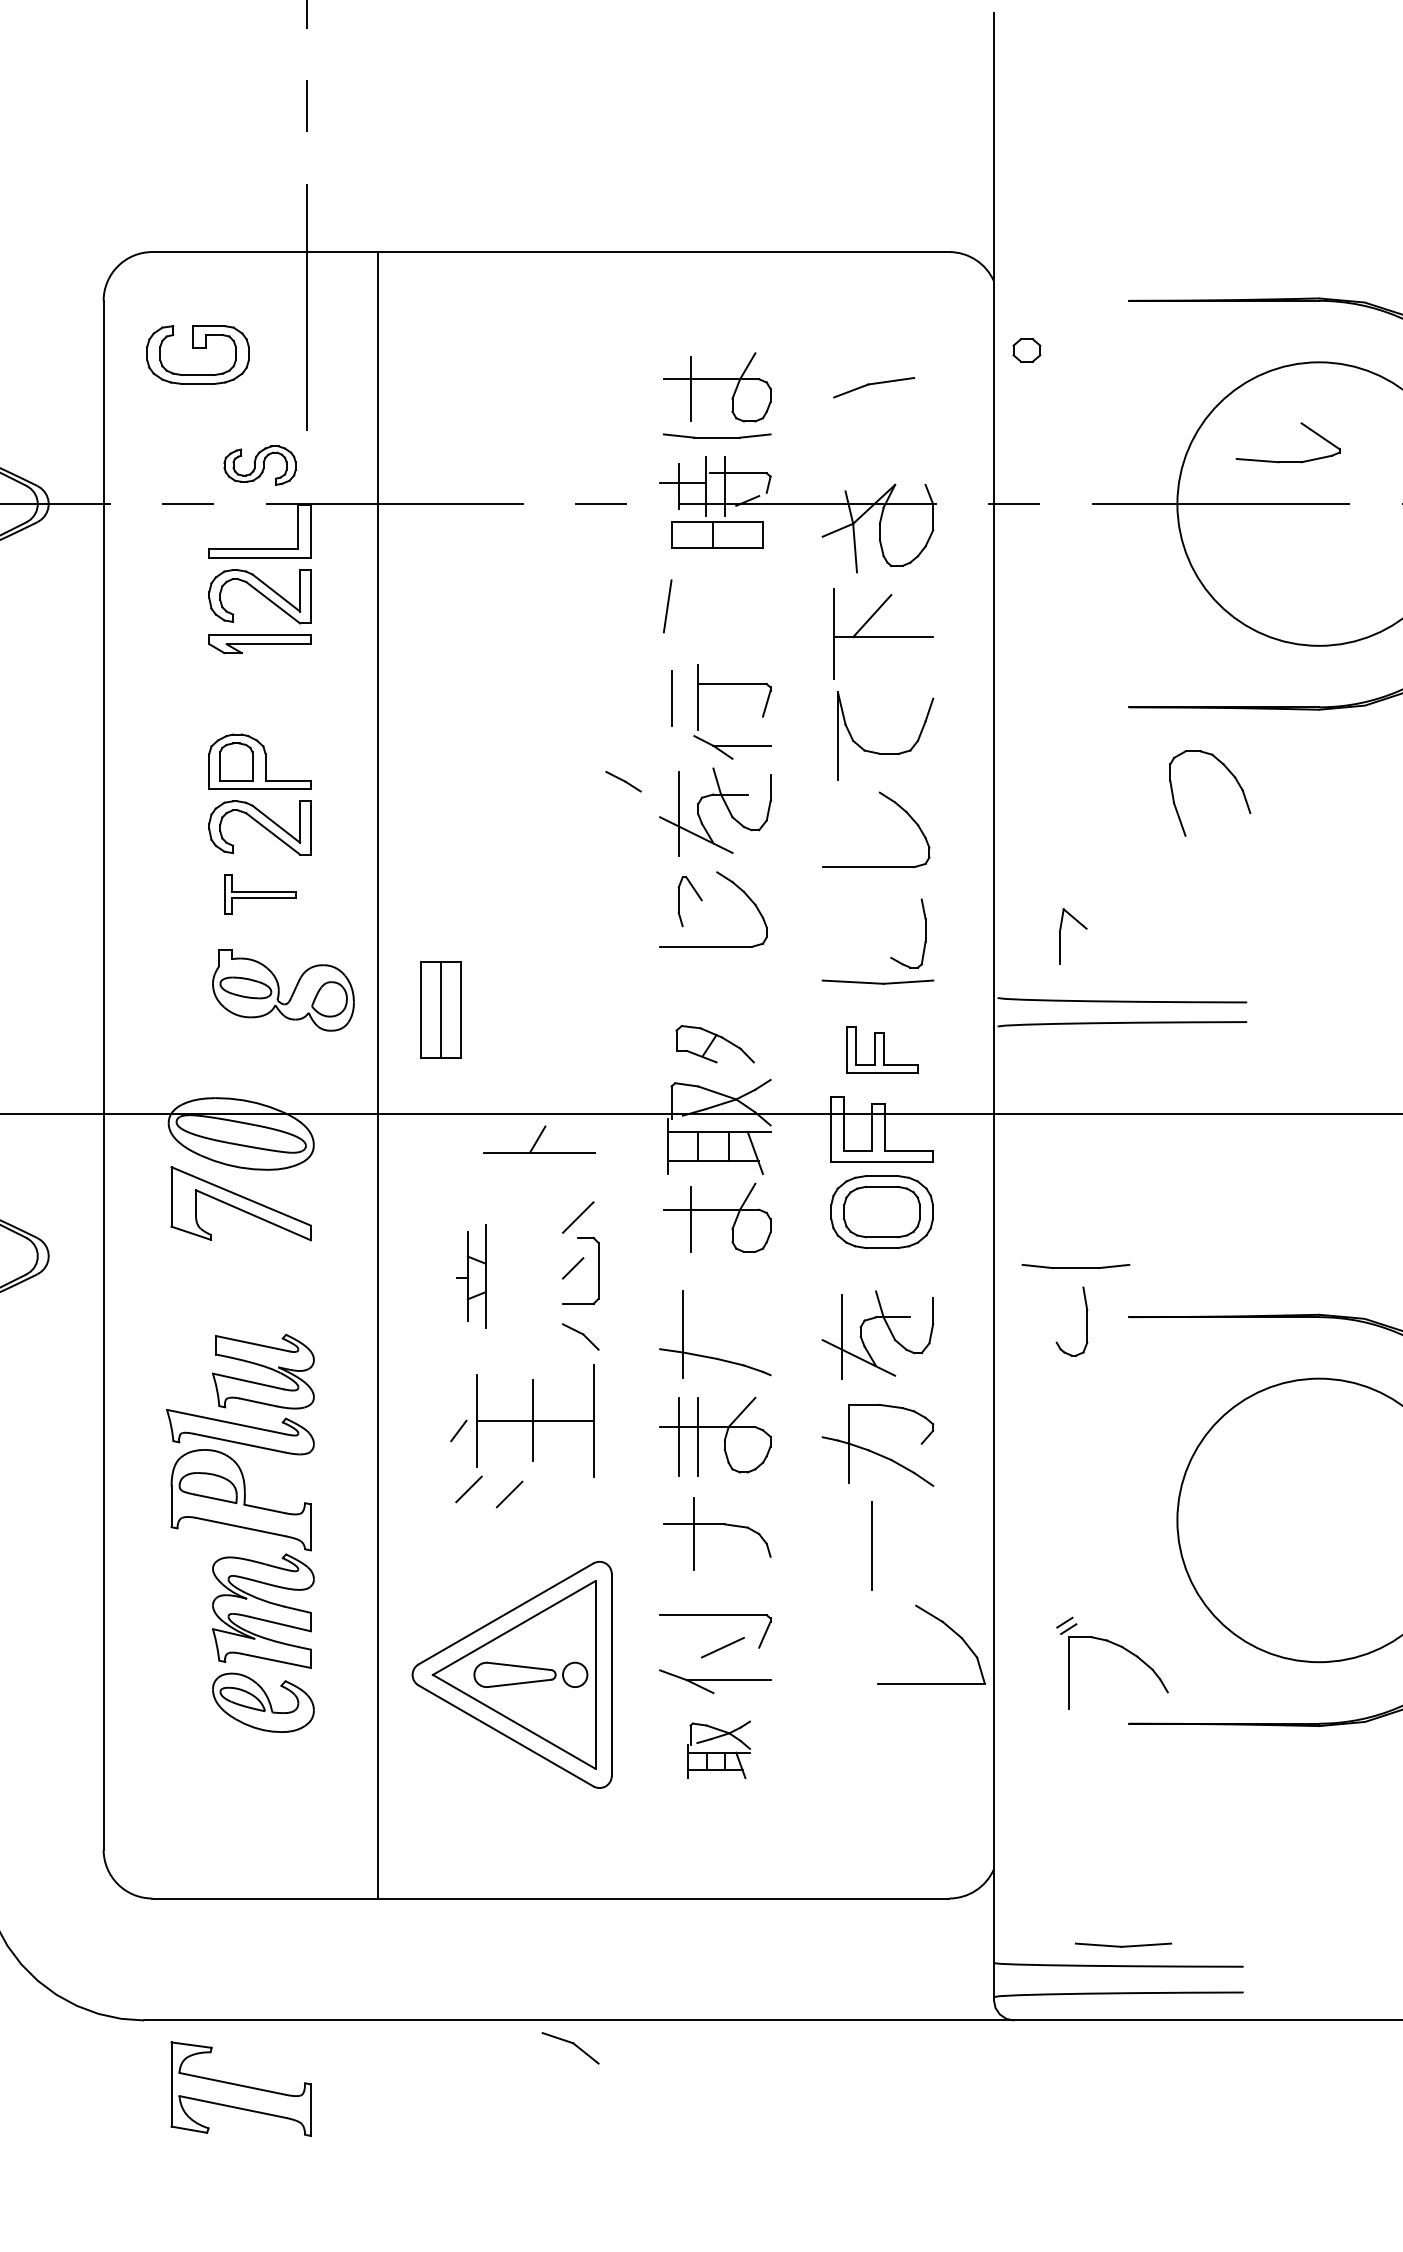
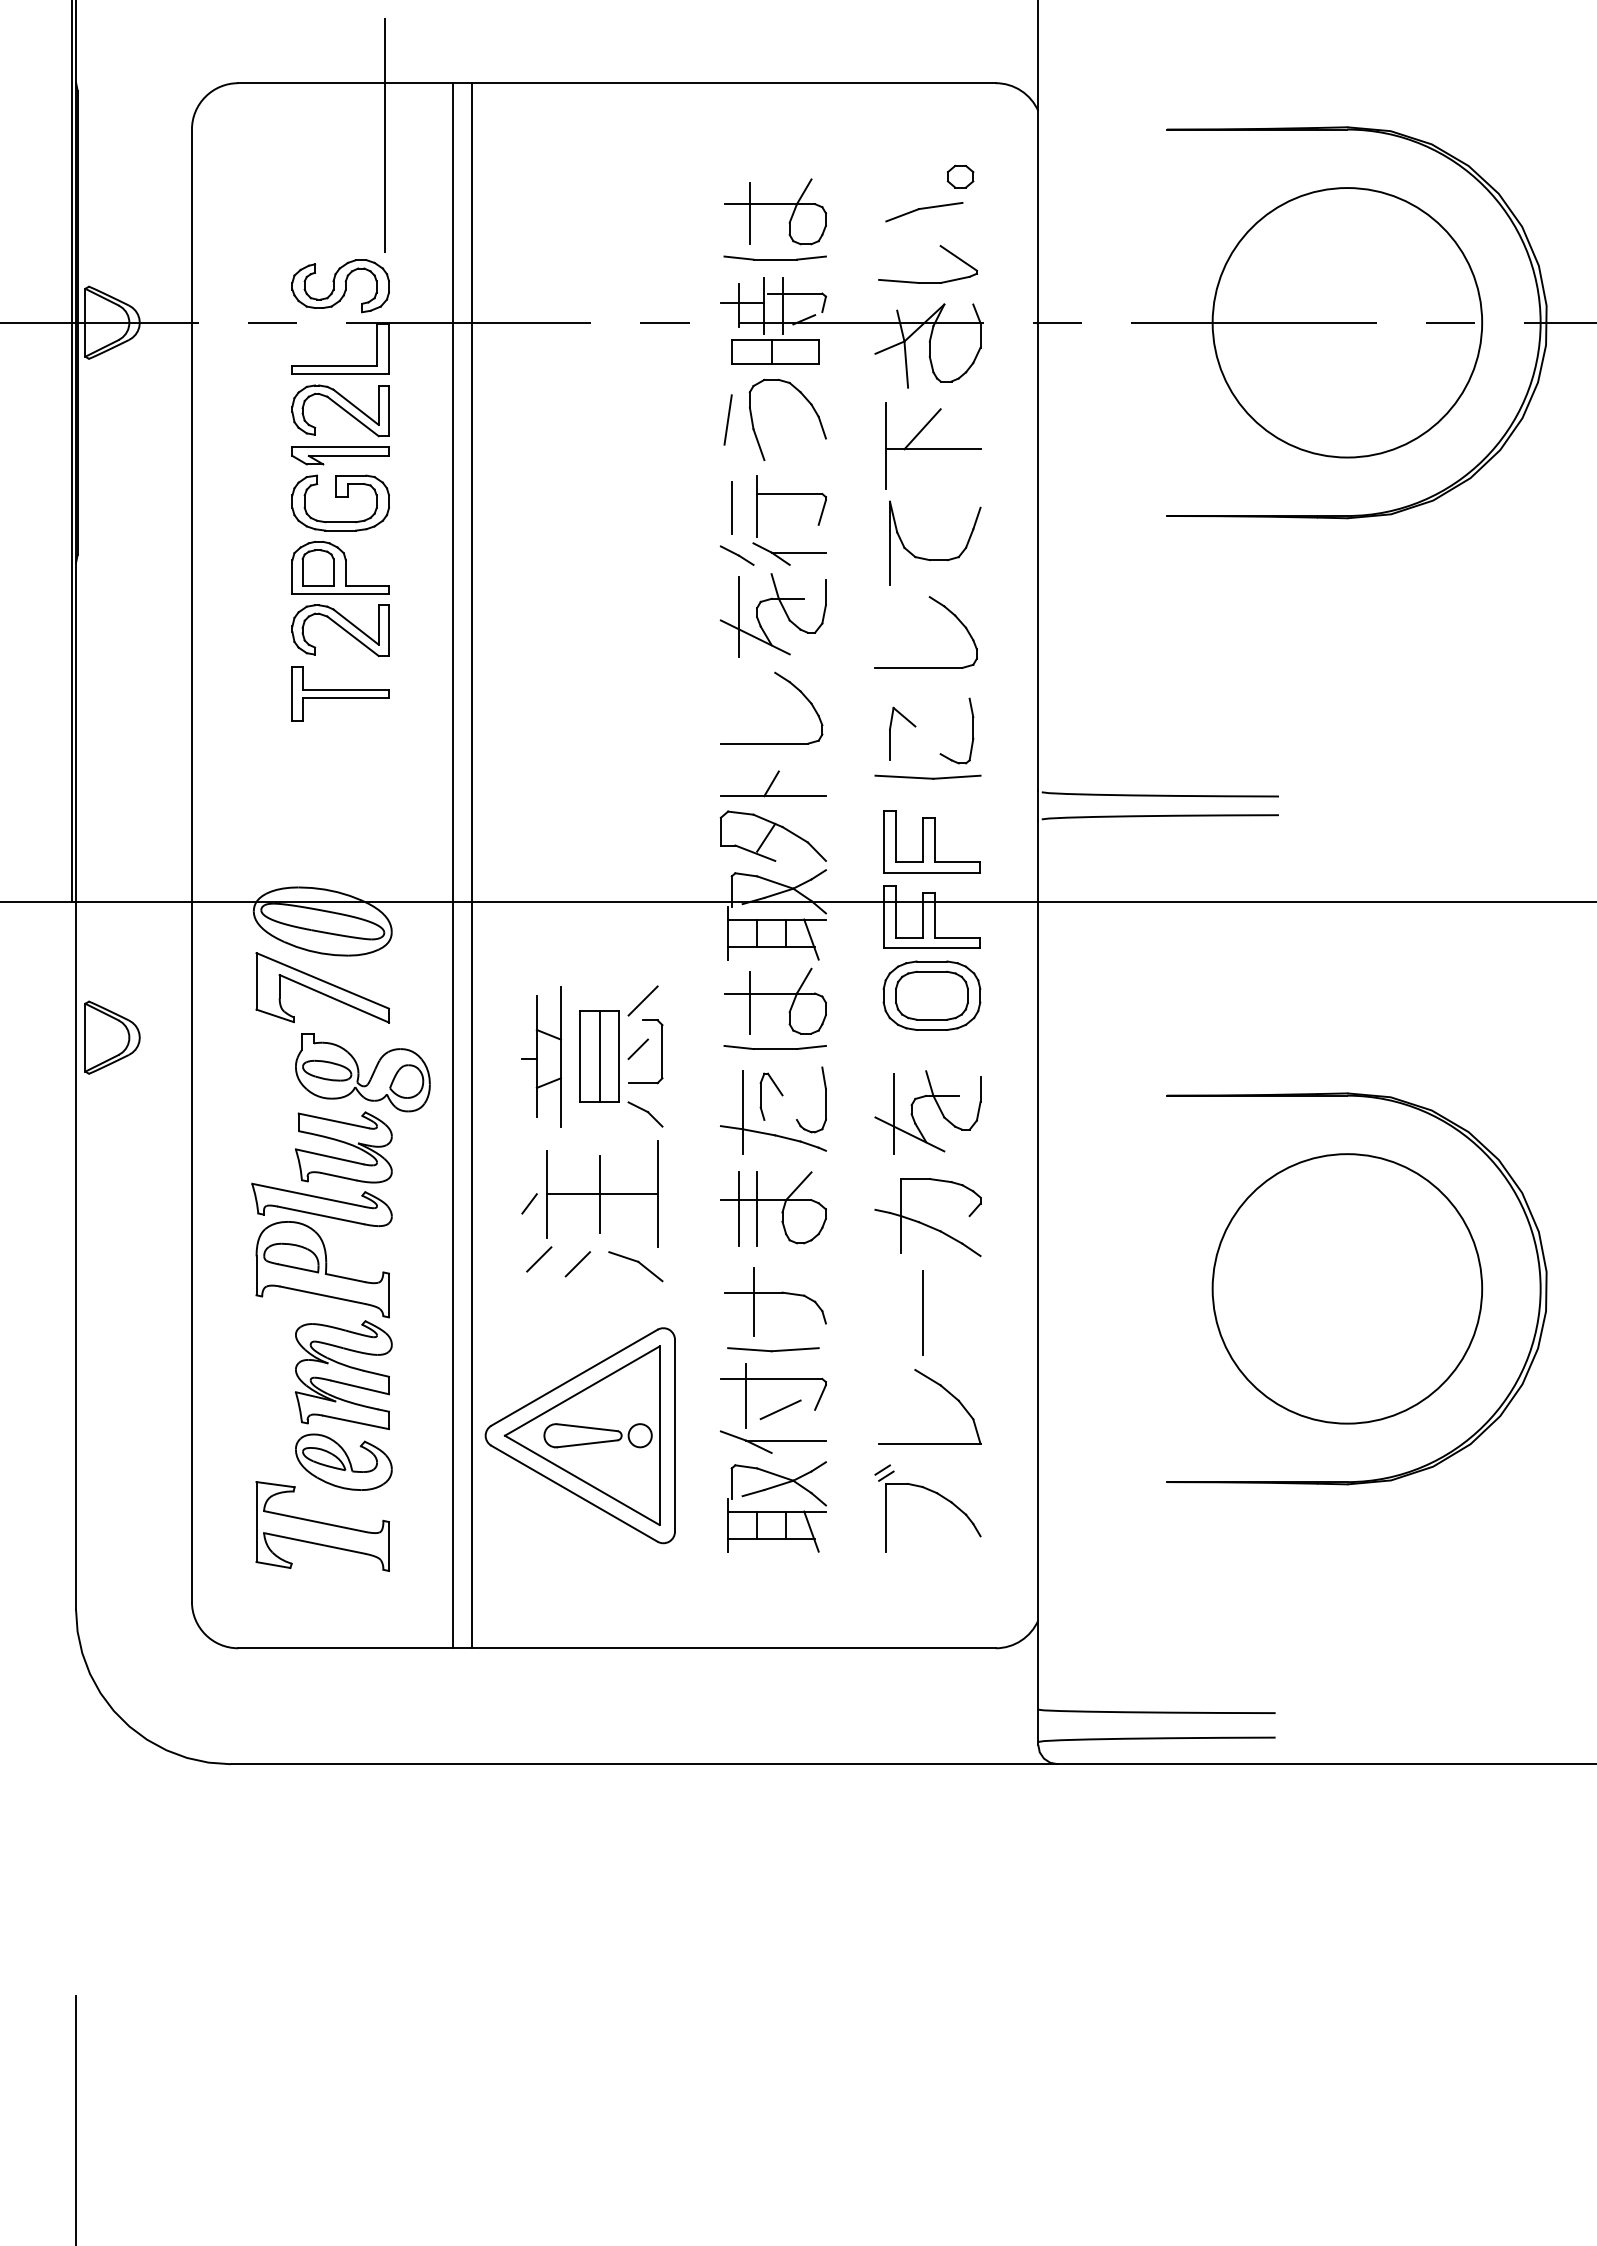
part: (1026, 350) -> (960, 176), moved
part: (197, 354) -> (340, 502), moved
part: (1287, 461) -> (927, 282), moved
part: (259, 465) -> (340, 286), size x1.43
part: (1229, 773) -> (806, 400), moved
line: (622, 781) -> (736, 555), moved
part: (259, 894) -> (340, 693), size x1.43
part: (697, 896) -> (778, 1091), moved
part: (1060, 936) -> (890, 733), moved
part: (283, 989) -> (362, 1072), moved
part: (440, 1009) -> (599, 1056), moved
part: (714, 1043) -> (772, 835), size x1.43
part: (881, 1049) -> (931, 841), size x1.43
line: (398, 1075) -> (472, 865), added
part: (539, 1139) -> (773, 783), moved
part: (1075, 1266) -> (774, 1047), moved
part: (471, 1275) -> (541, 1056), size x1.43
part: (1086, 1321) -> (825, 1099), moved
part: (945, 1626) -> (943, 1389), moved
line: (687, 1632) -> (746, 1395), added
part: (1119, 1647) -> (934, 1493), moved
part: (718, 1749) -> (776, 1506), size x1.67
part: (1123, 1945) -> (773, 1349), moved
part: (570, 2048) -> (635, 1266), moved
part: (240, 2089) -> (322, 1526), moved

